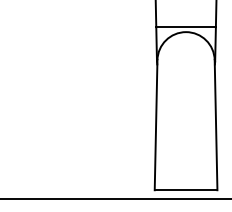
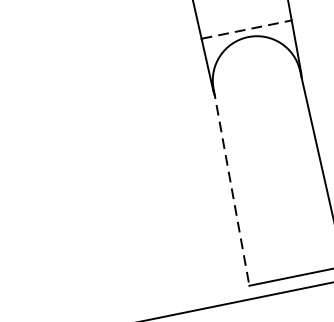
line: (186, 27) -> (247, 29), solid -> dashed
line: (156, 125) -> (232, 187), solid -> dashed

